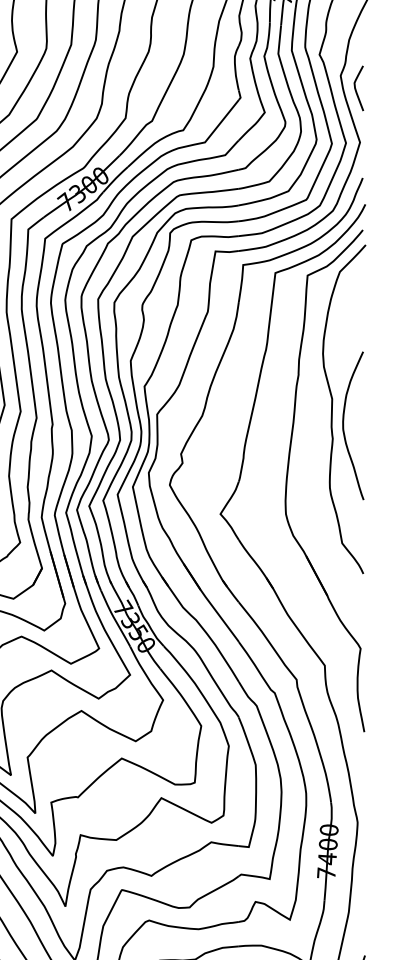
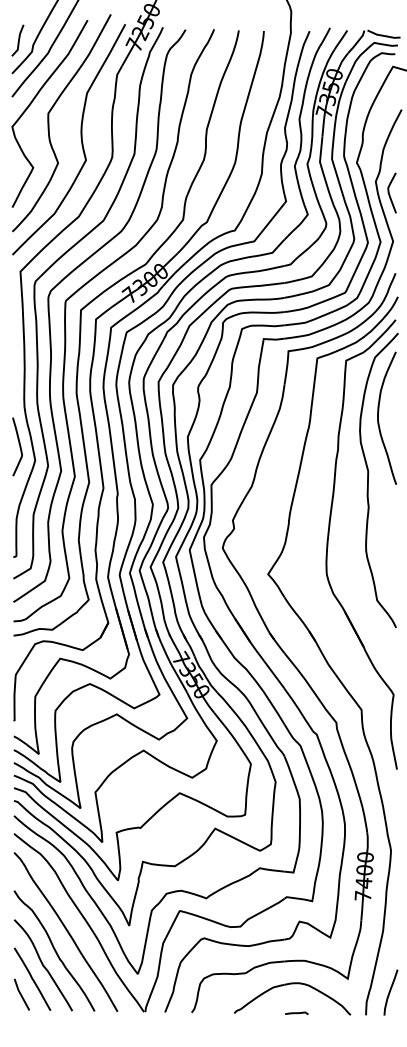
curve: (343, 425) -> (378, 417), moved

